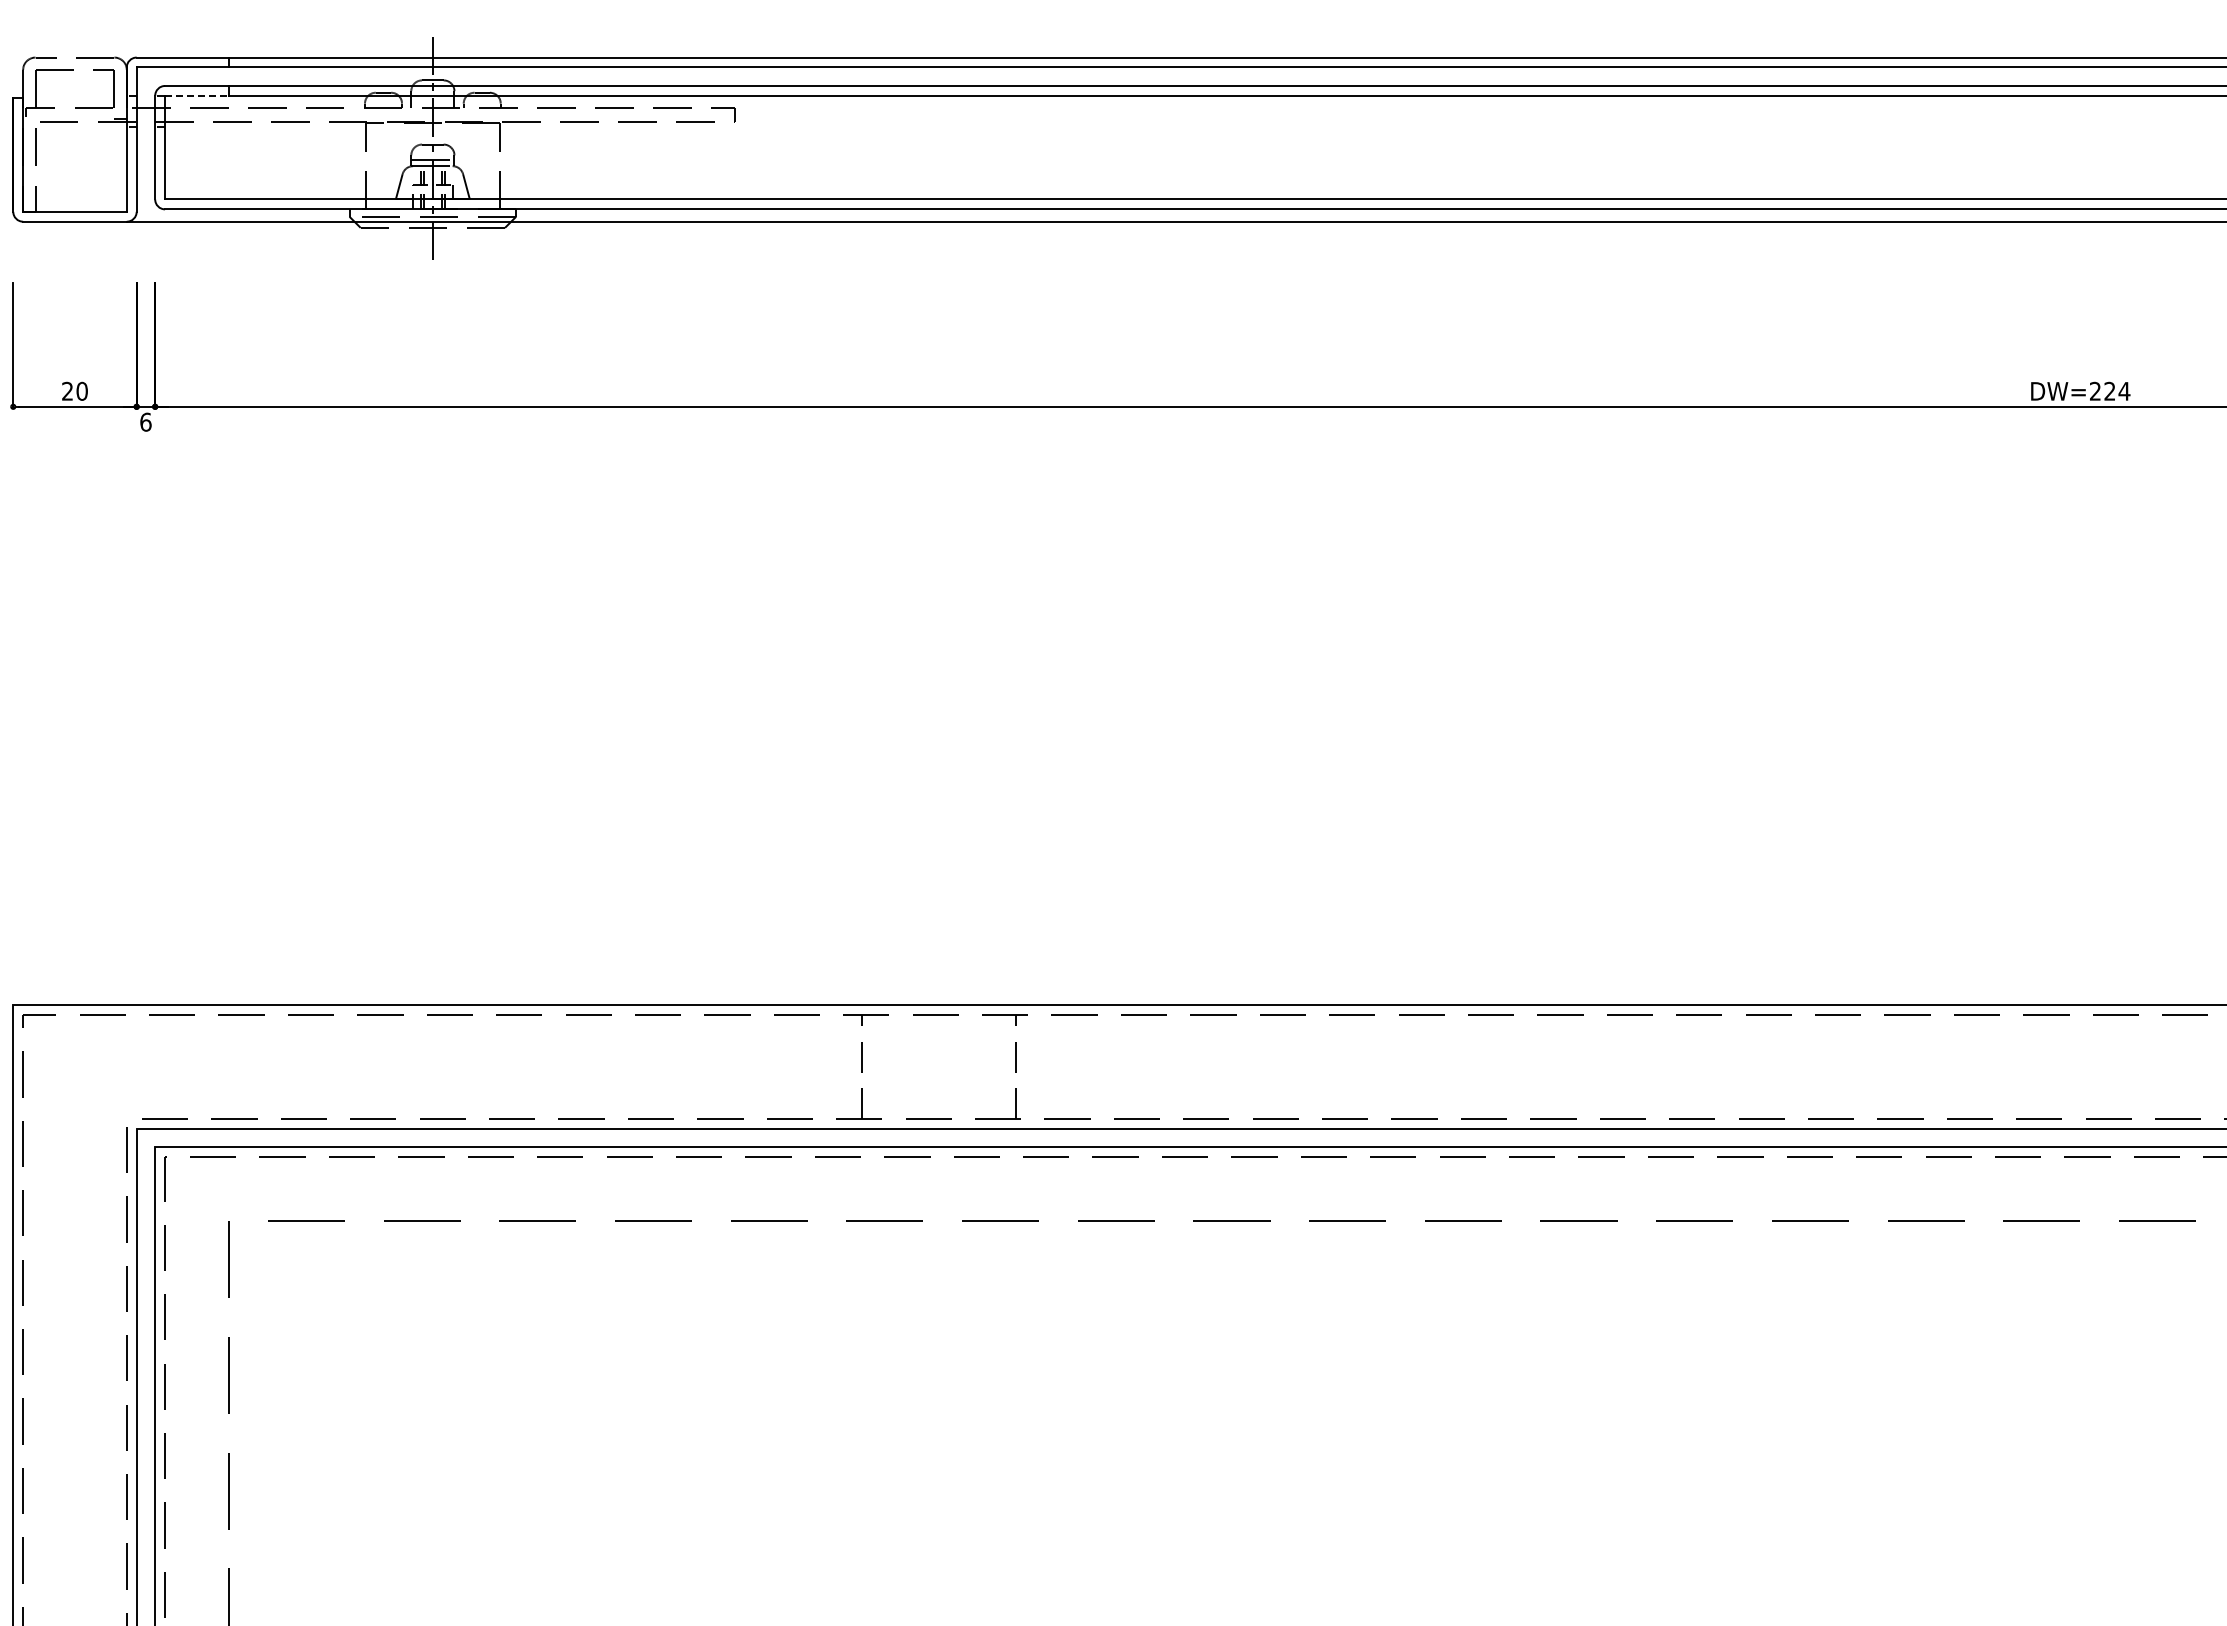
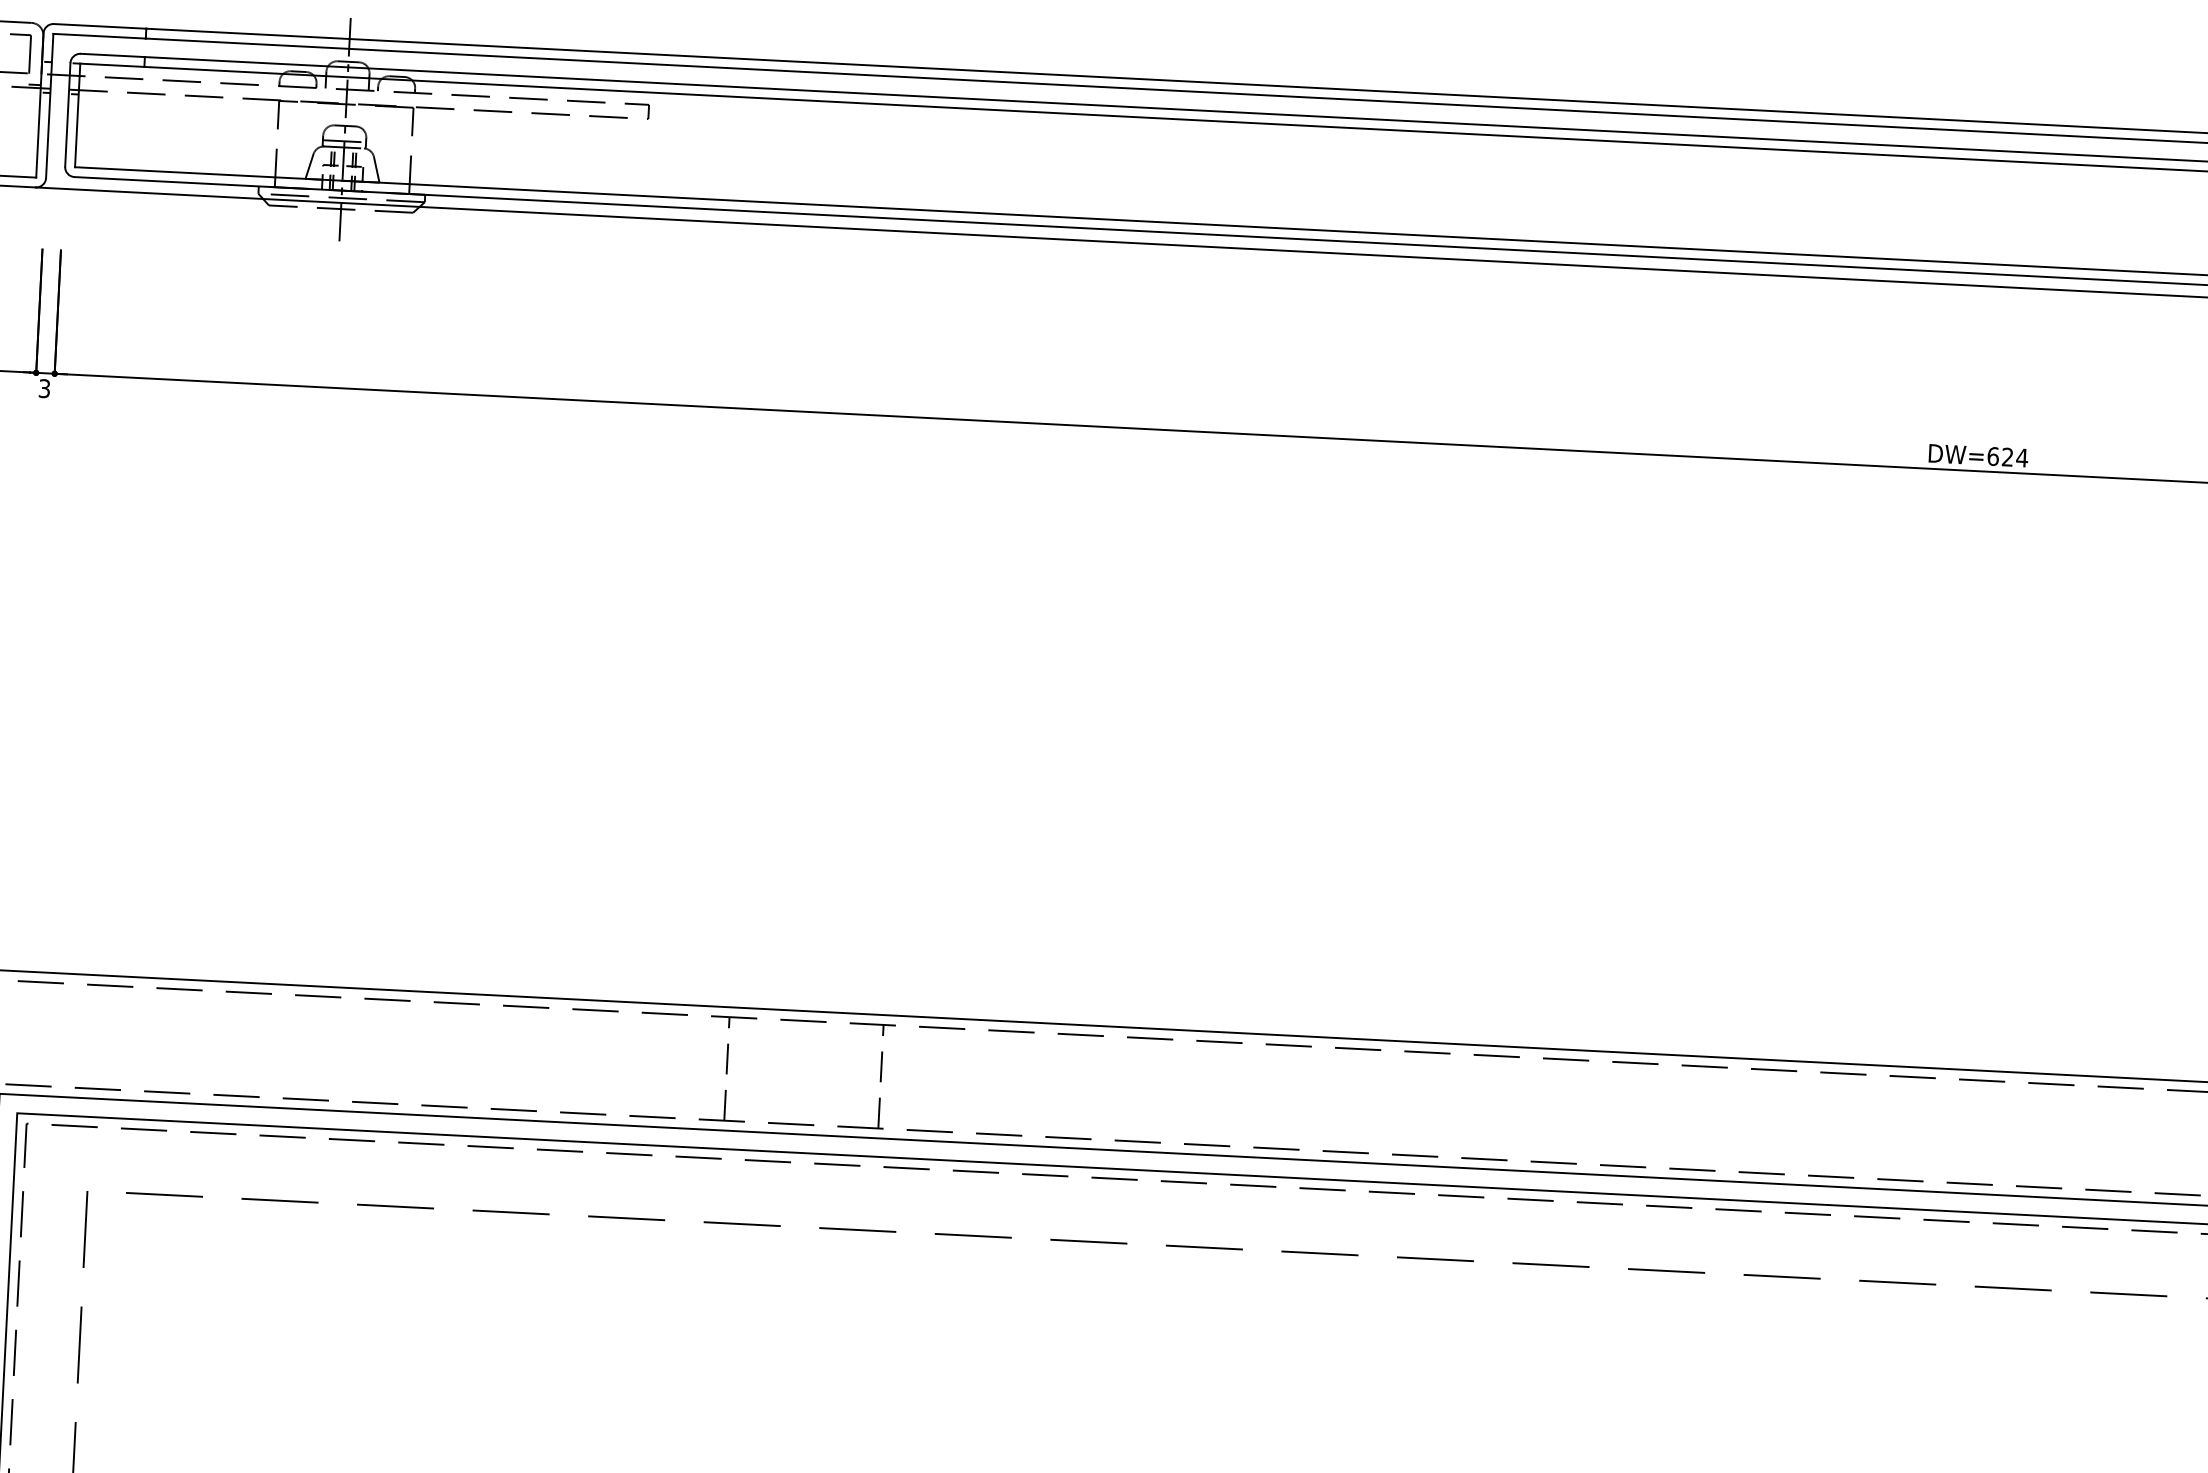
line: (197, 95) -> (112, 64), dashed -> solid
text: (2095, 390) -> (1993, 455), DW=224 -> DW=624
text: (145, 421) -> (44, 387), 6 -> 3

